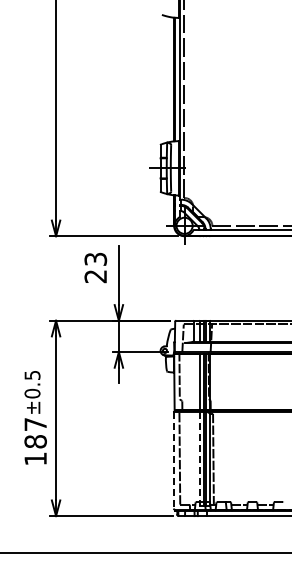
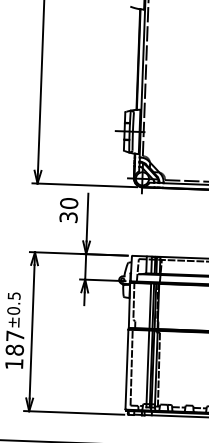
text: (95, 267) -> (68, 210), 23 -> 30
line: (199, 459) -> (147, 369), dashed -> solid
line: (174, 460) -> (127, 369), dashed -> solid

